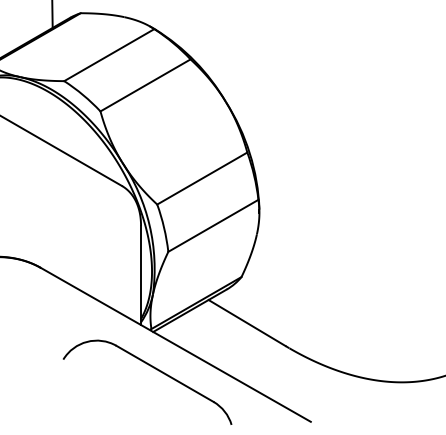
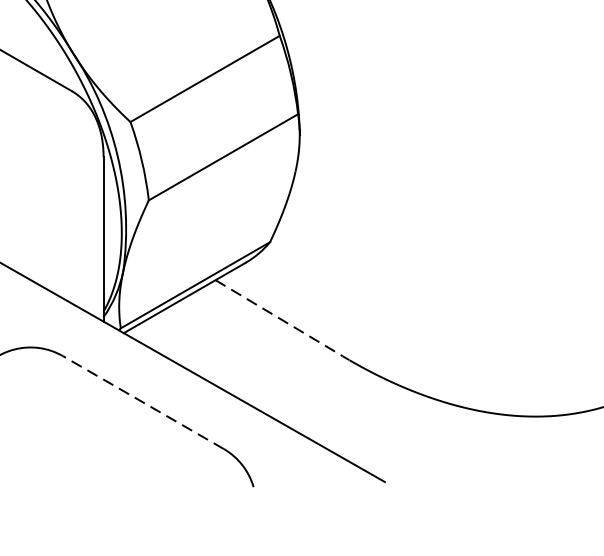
line: (247, 322) -> (279, 317), solid -> dashed
line: (164, 373) -> (142, 401), solid -> dashed

